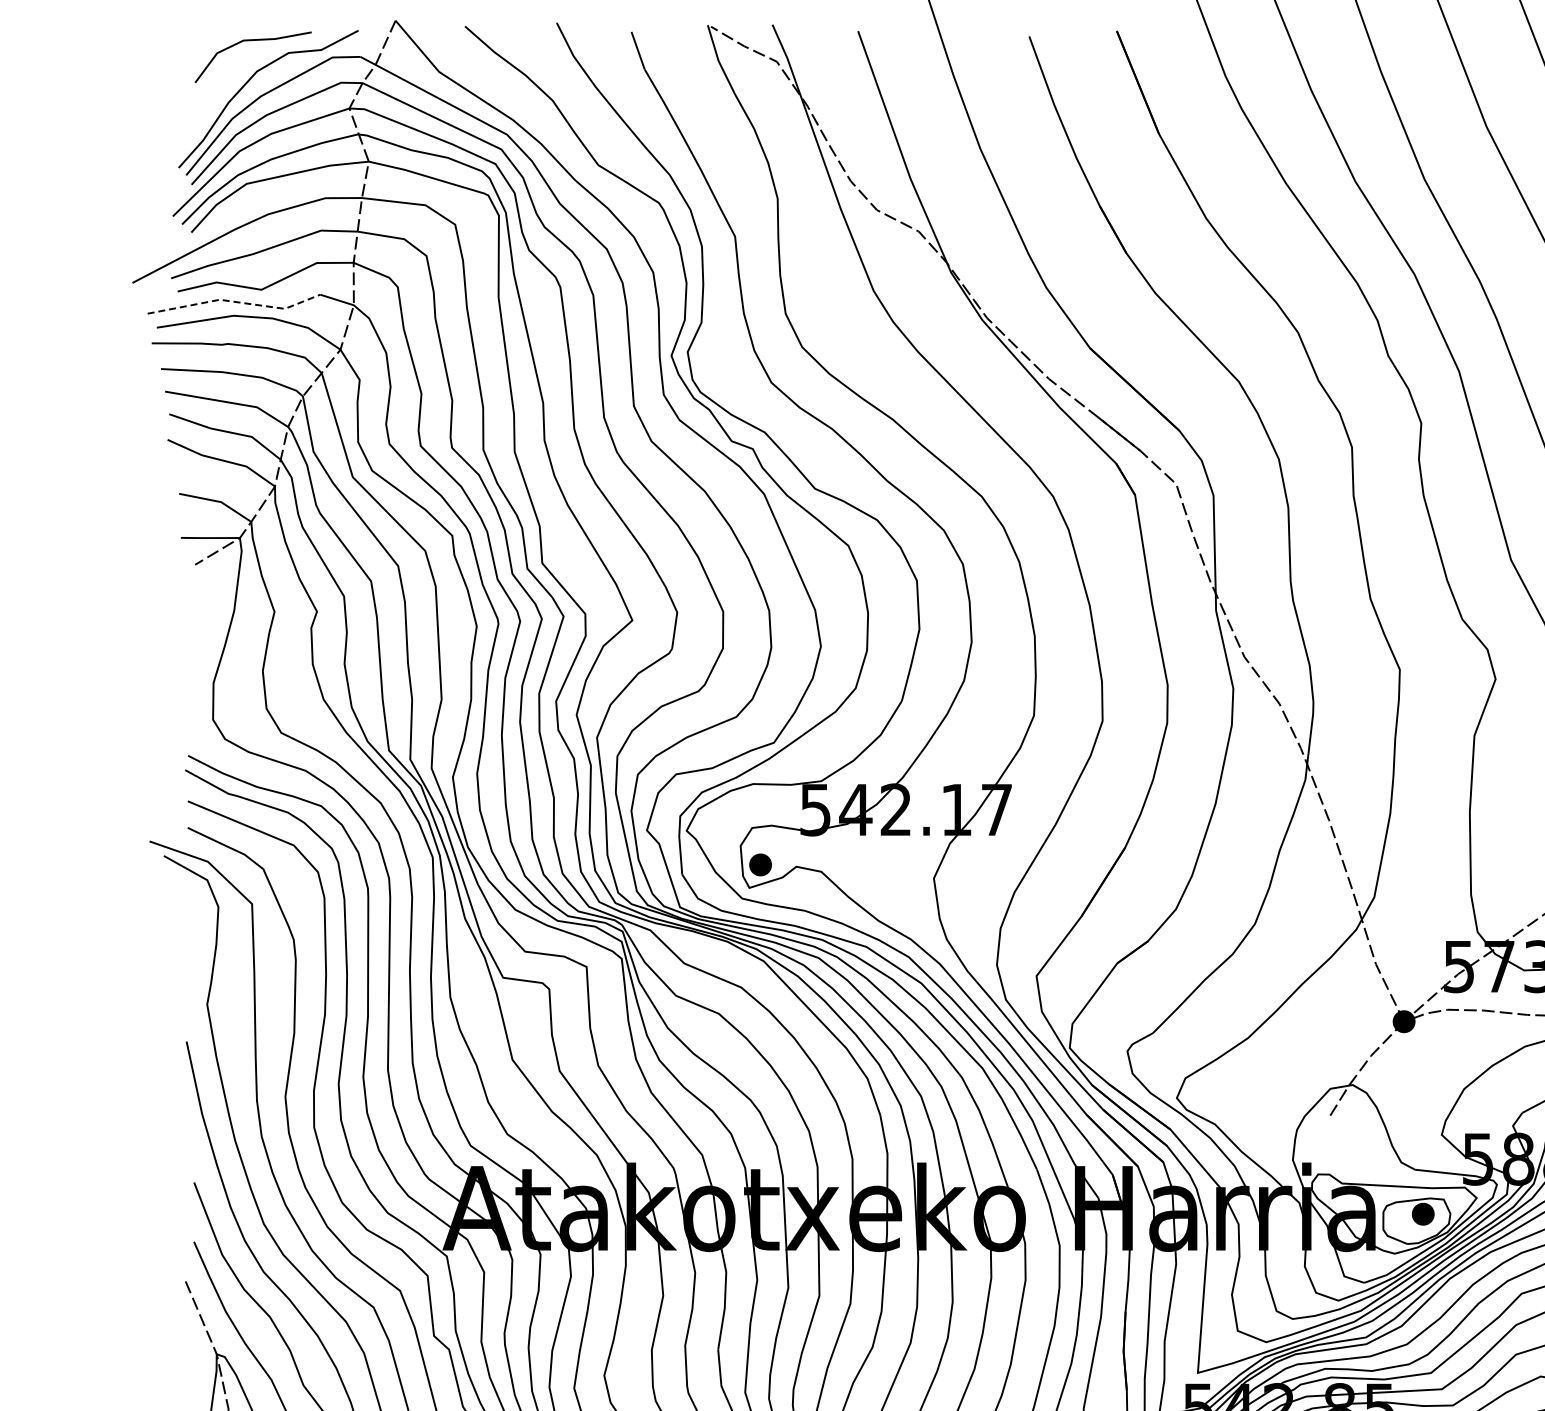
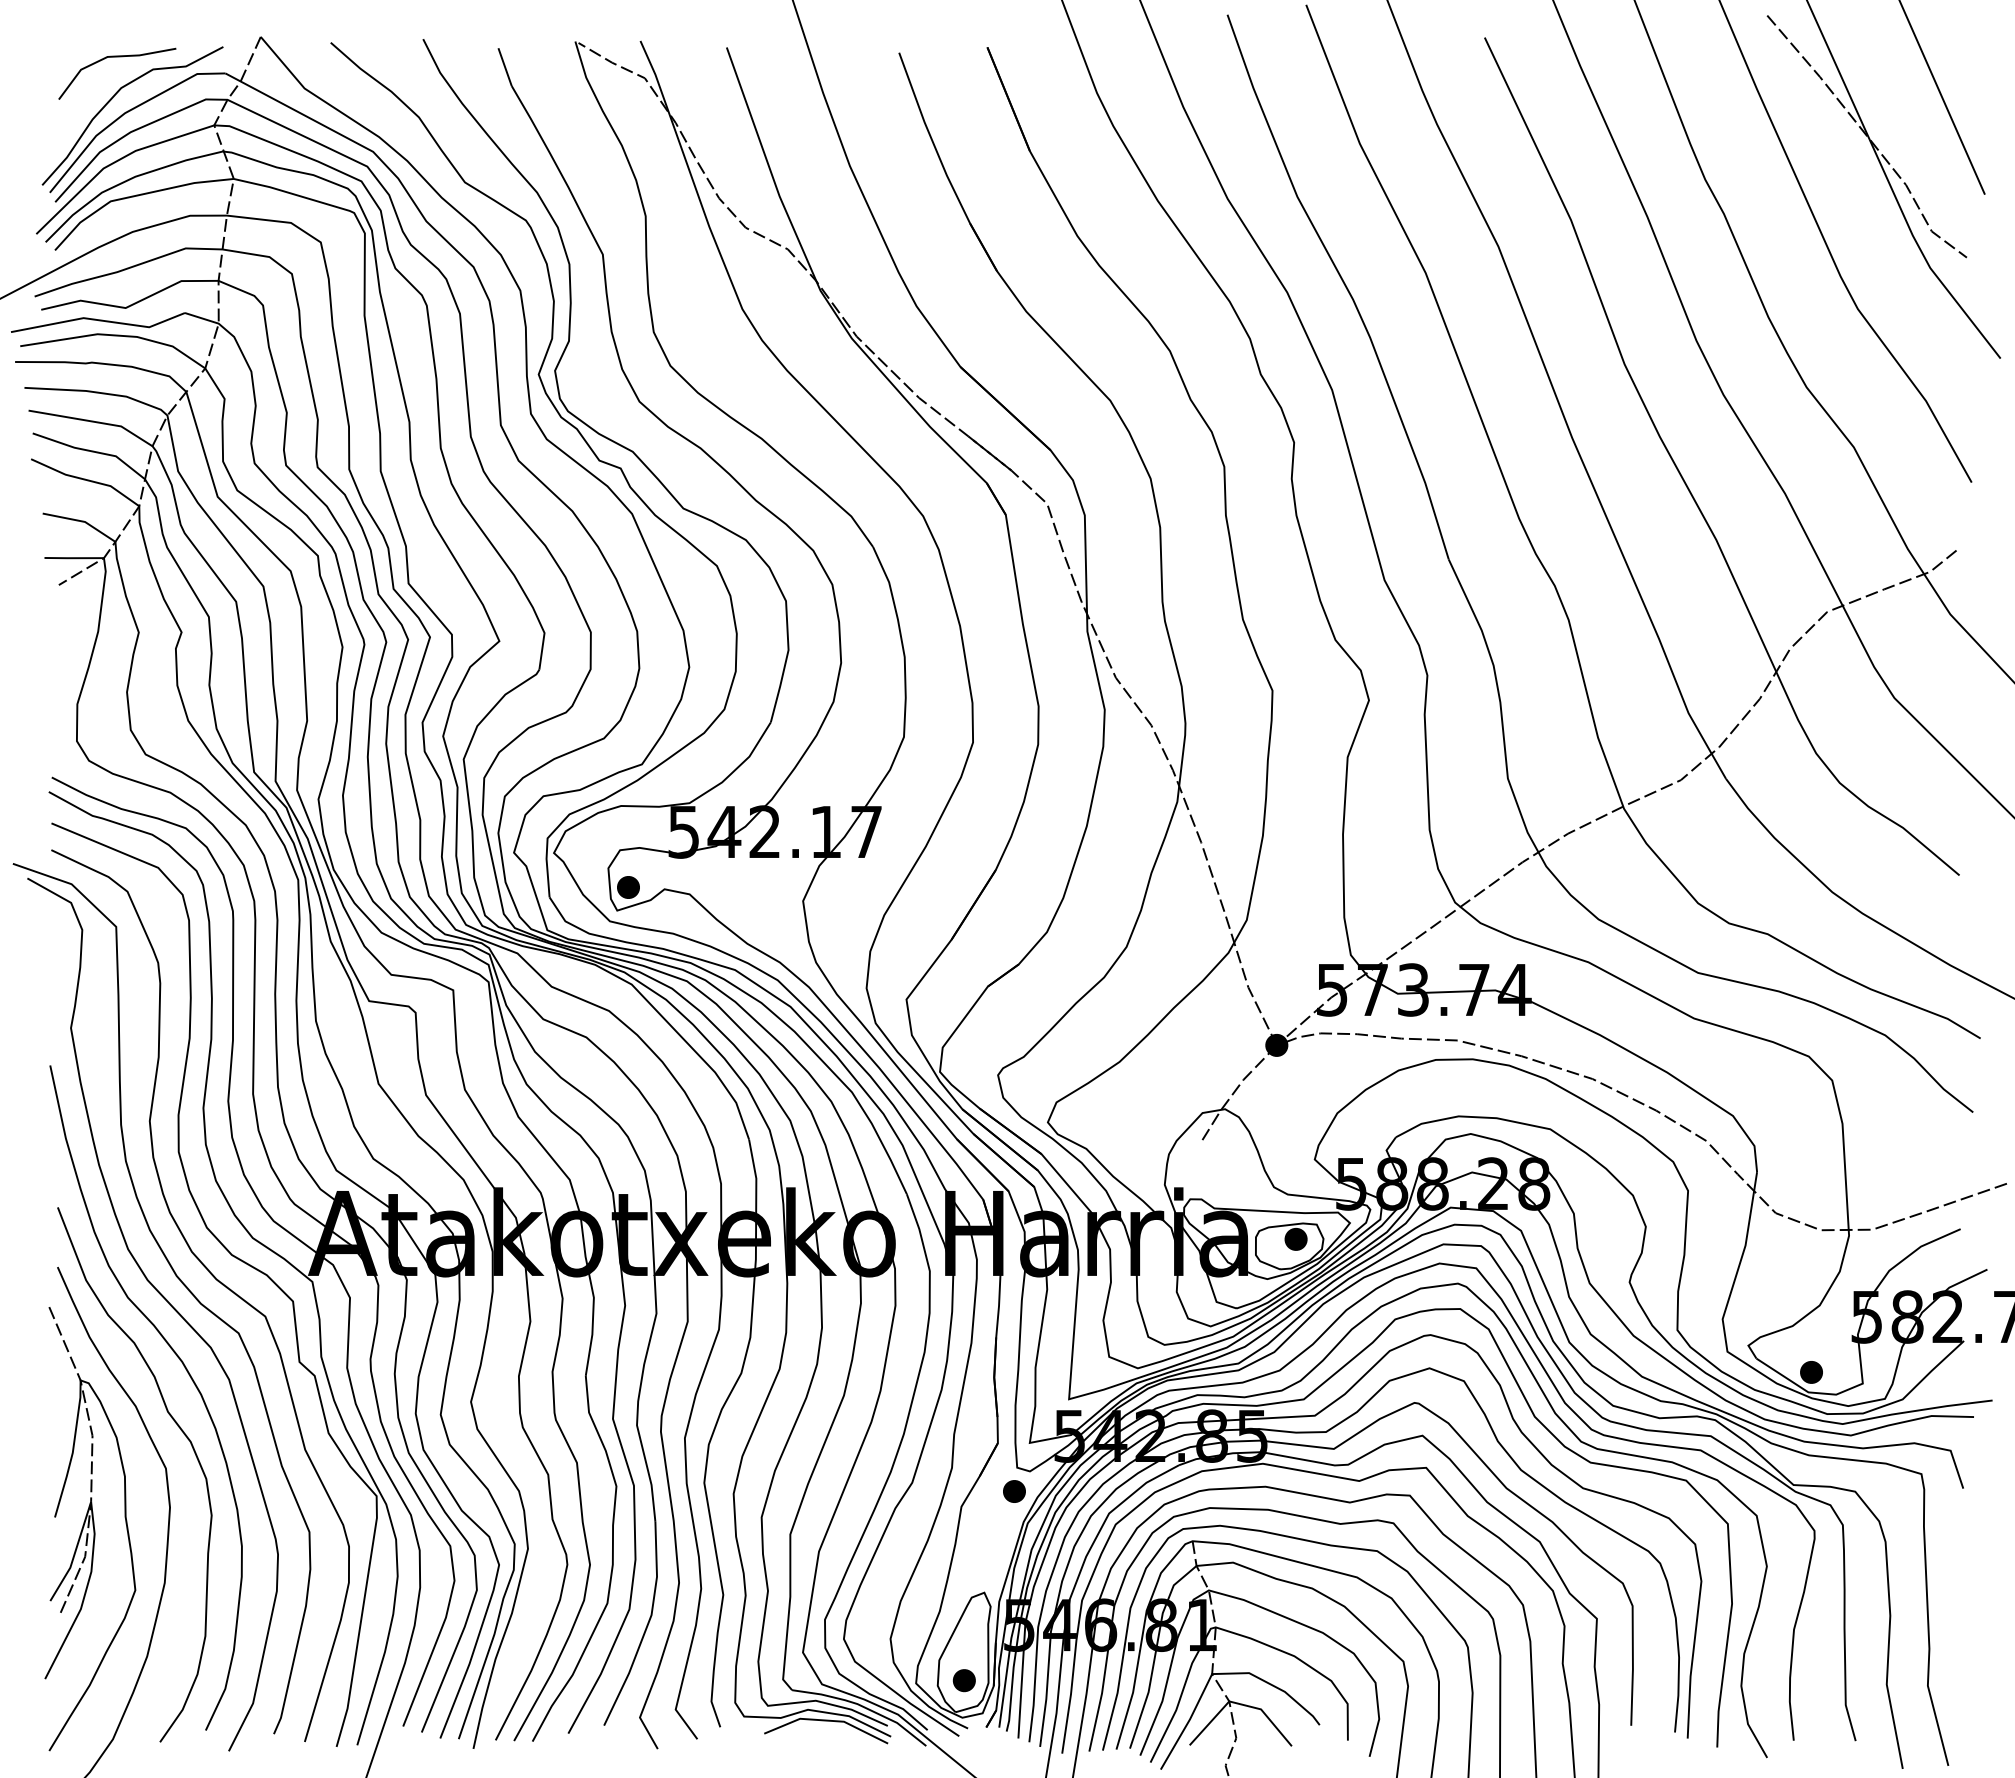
line: (235, 302) -> (99, 320), dashed -> solid

